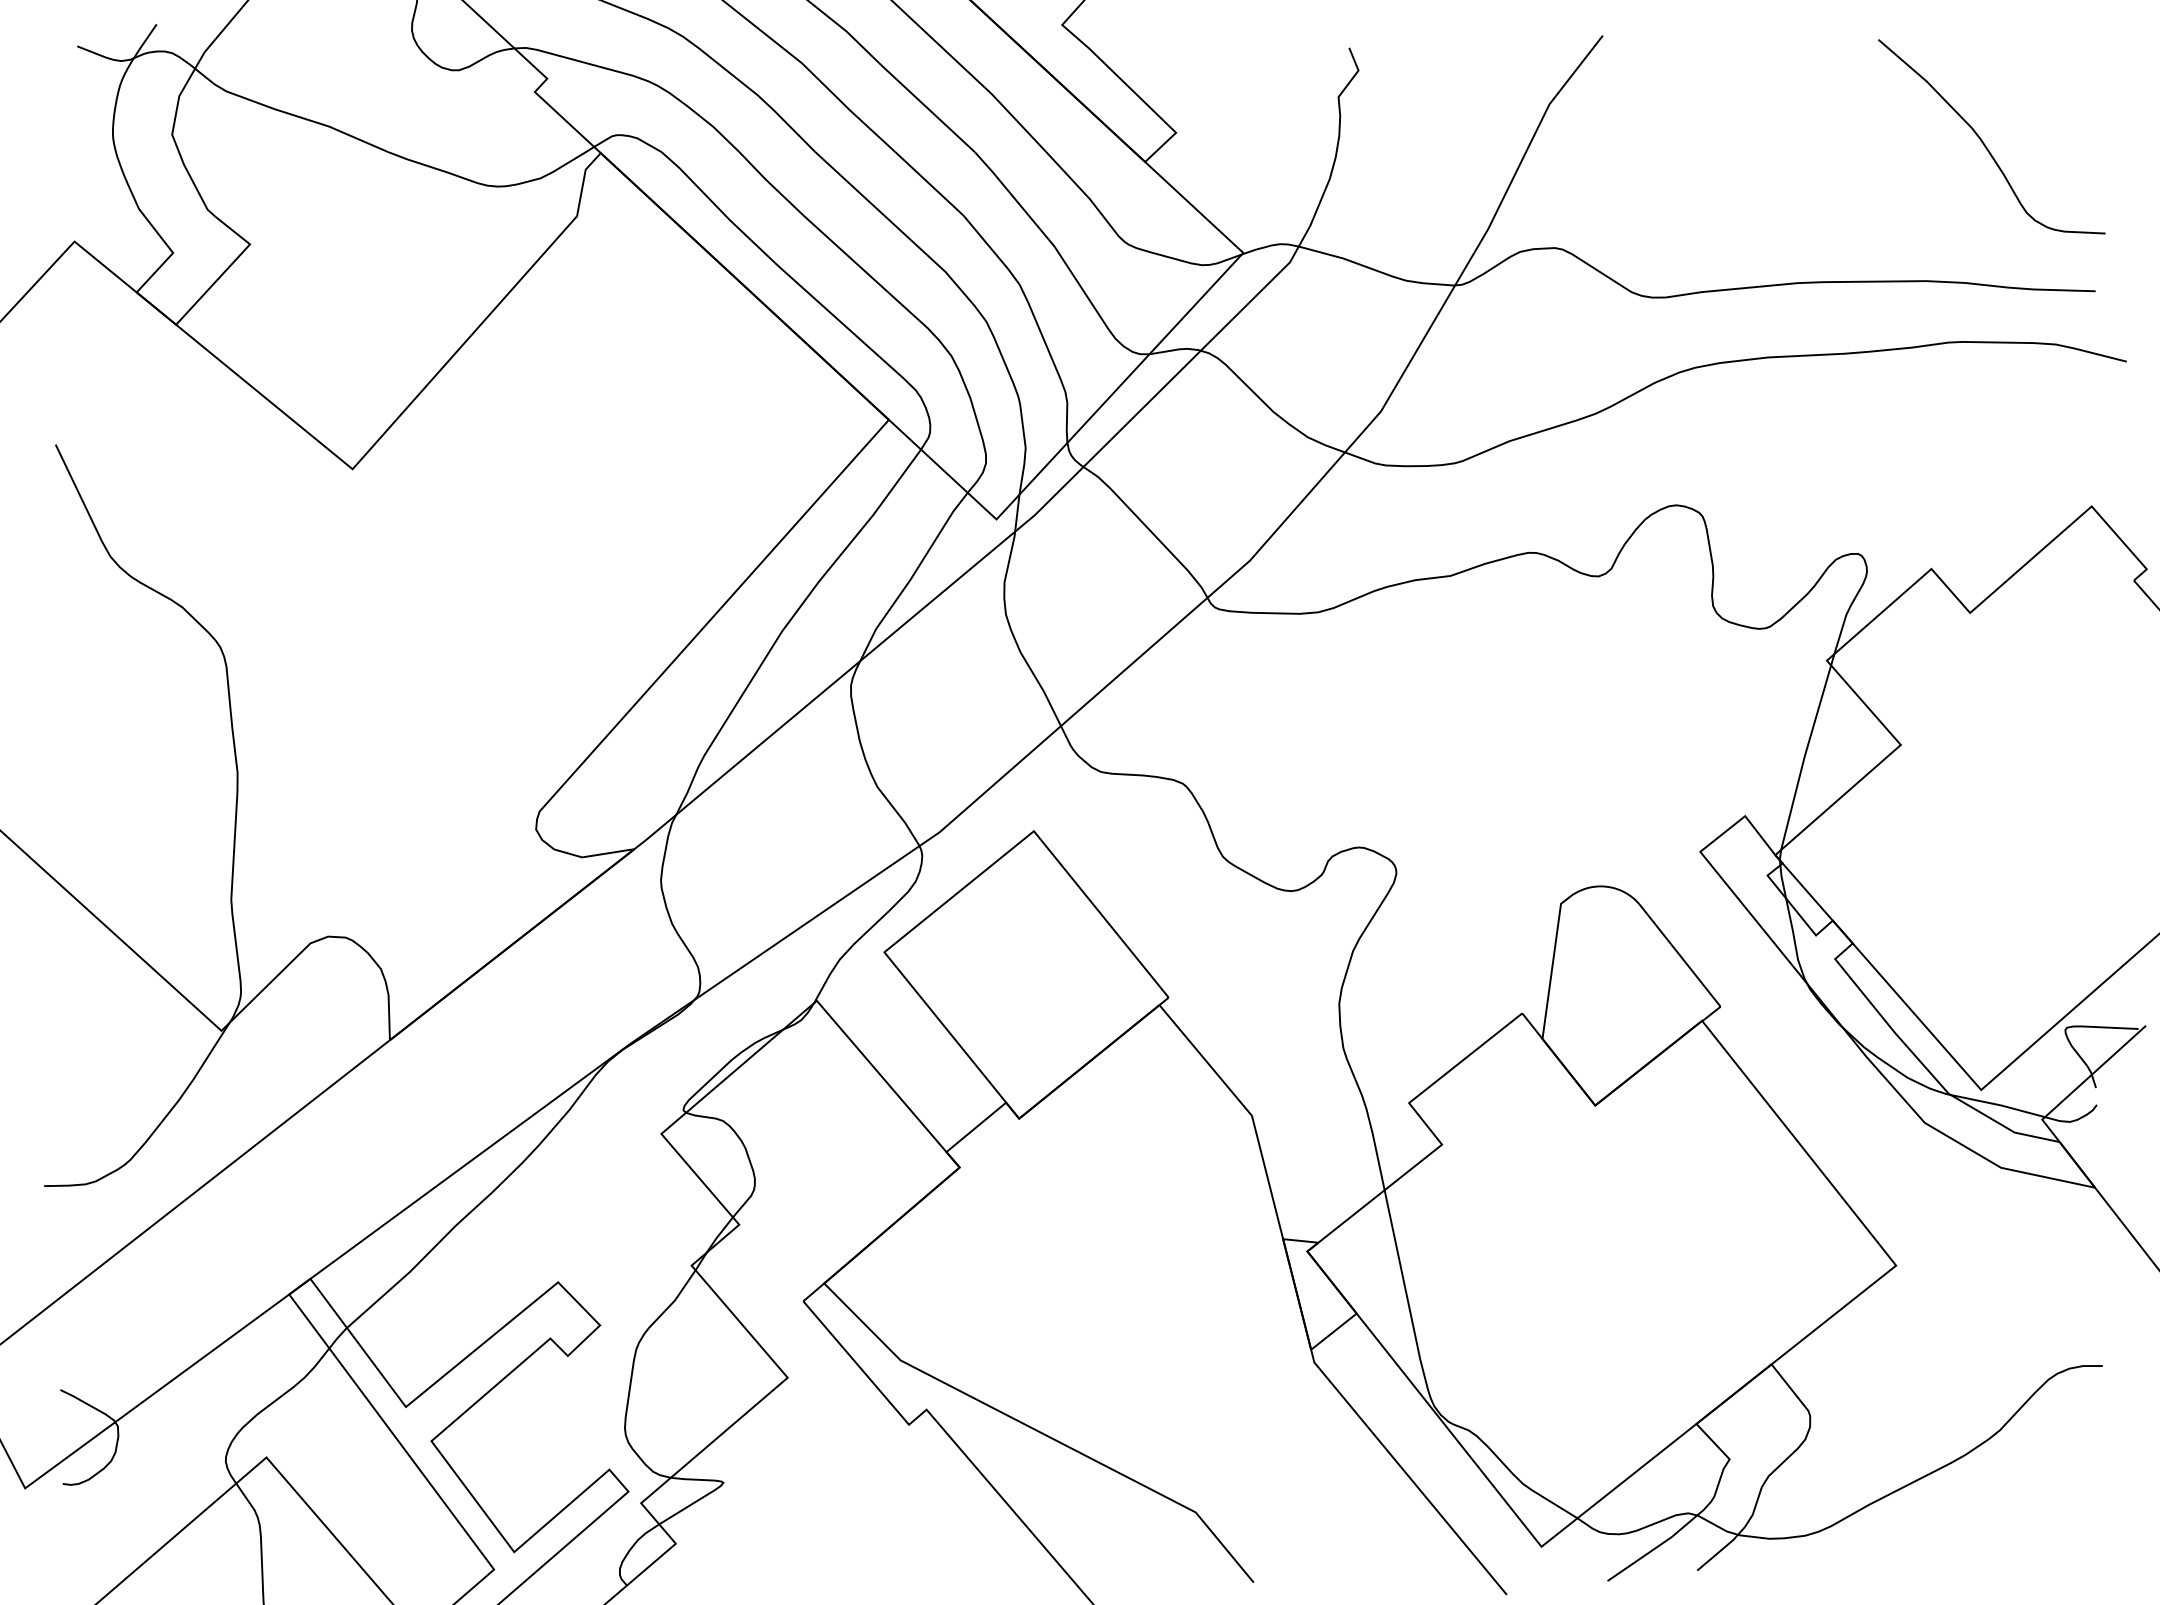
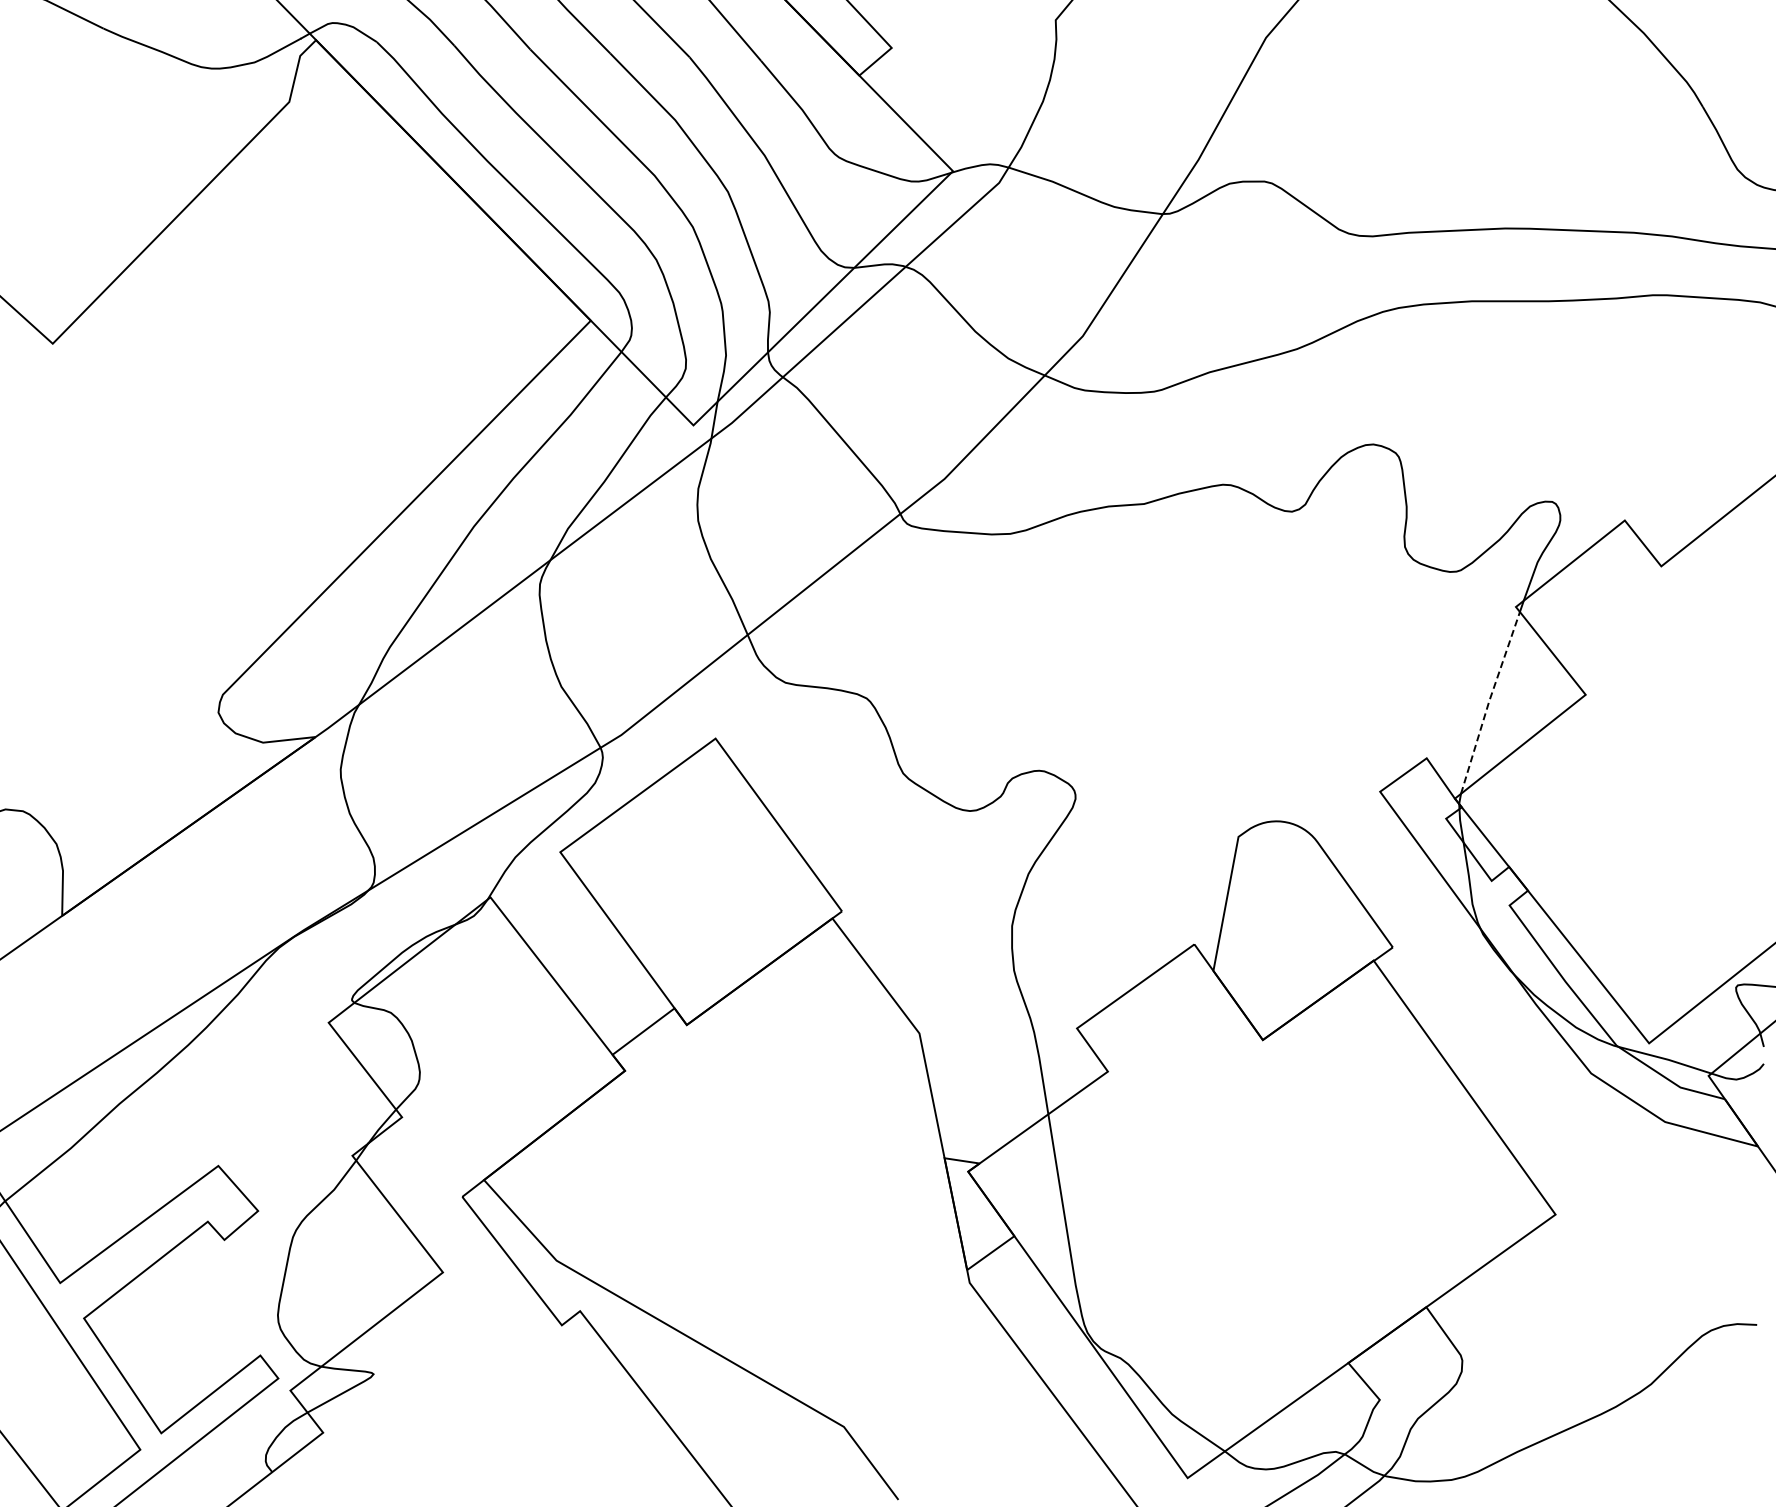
line: (1804, 756) -> (1488, 701), solid -> dashed

